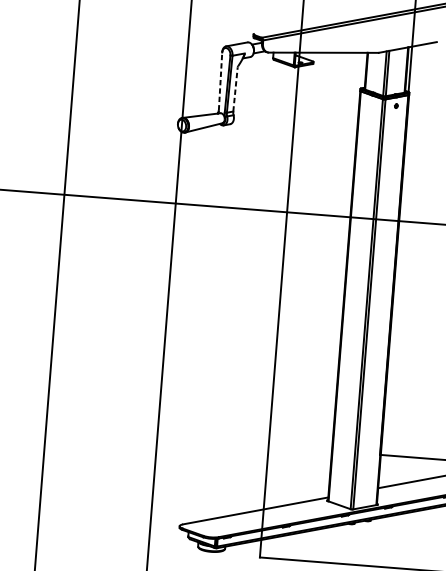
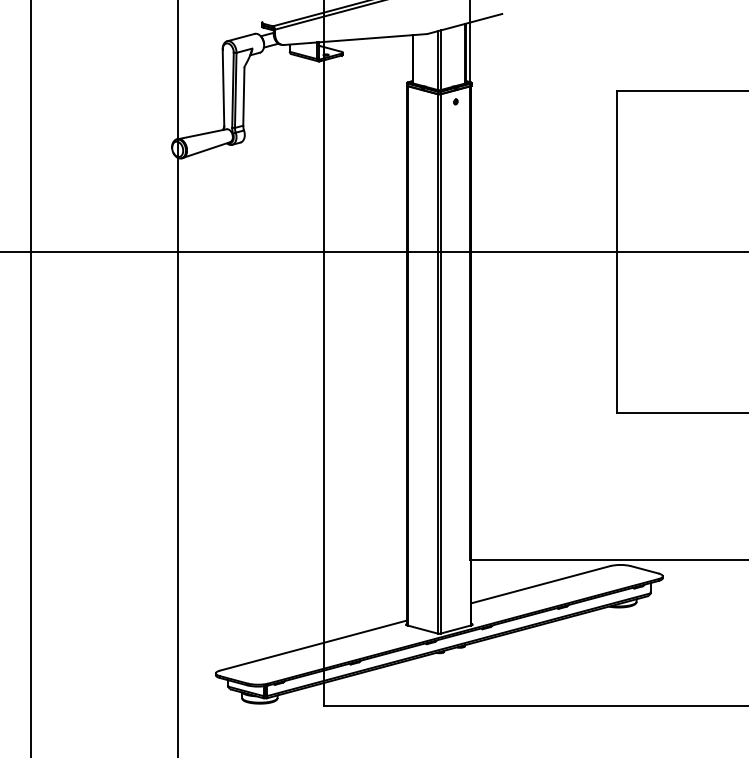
line: (220, 81) -> (223, 87), dashed -> solid
line: (235, 89) -> (243, 96), dashed -> solid

